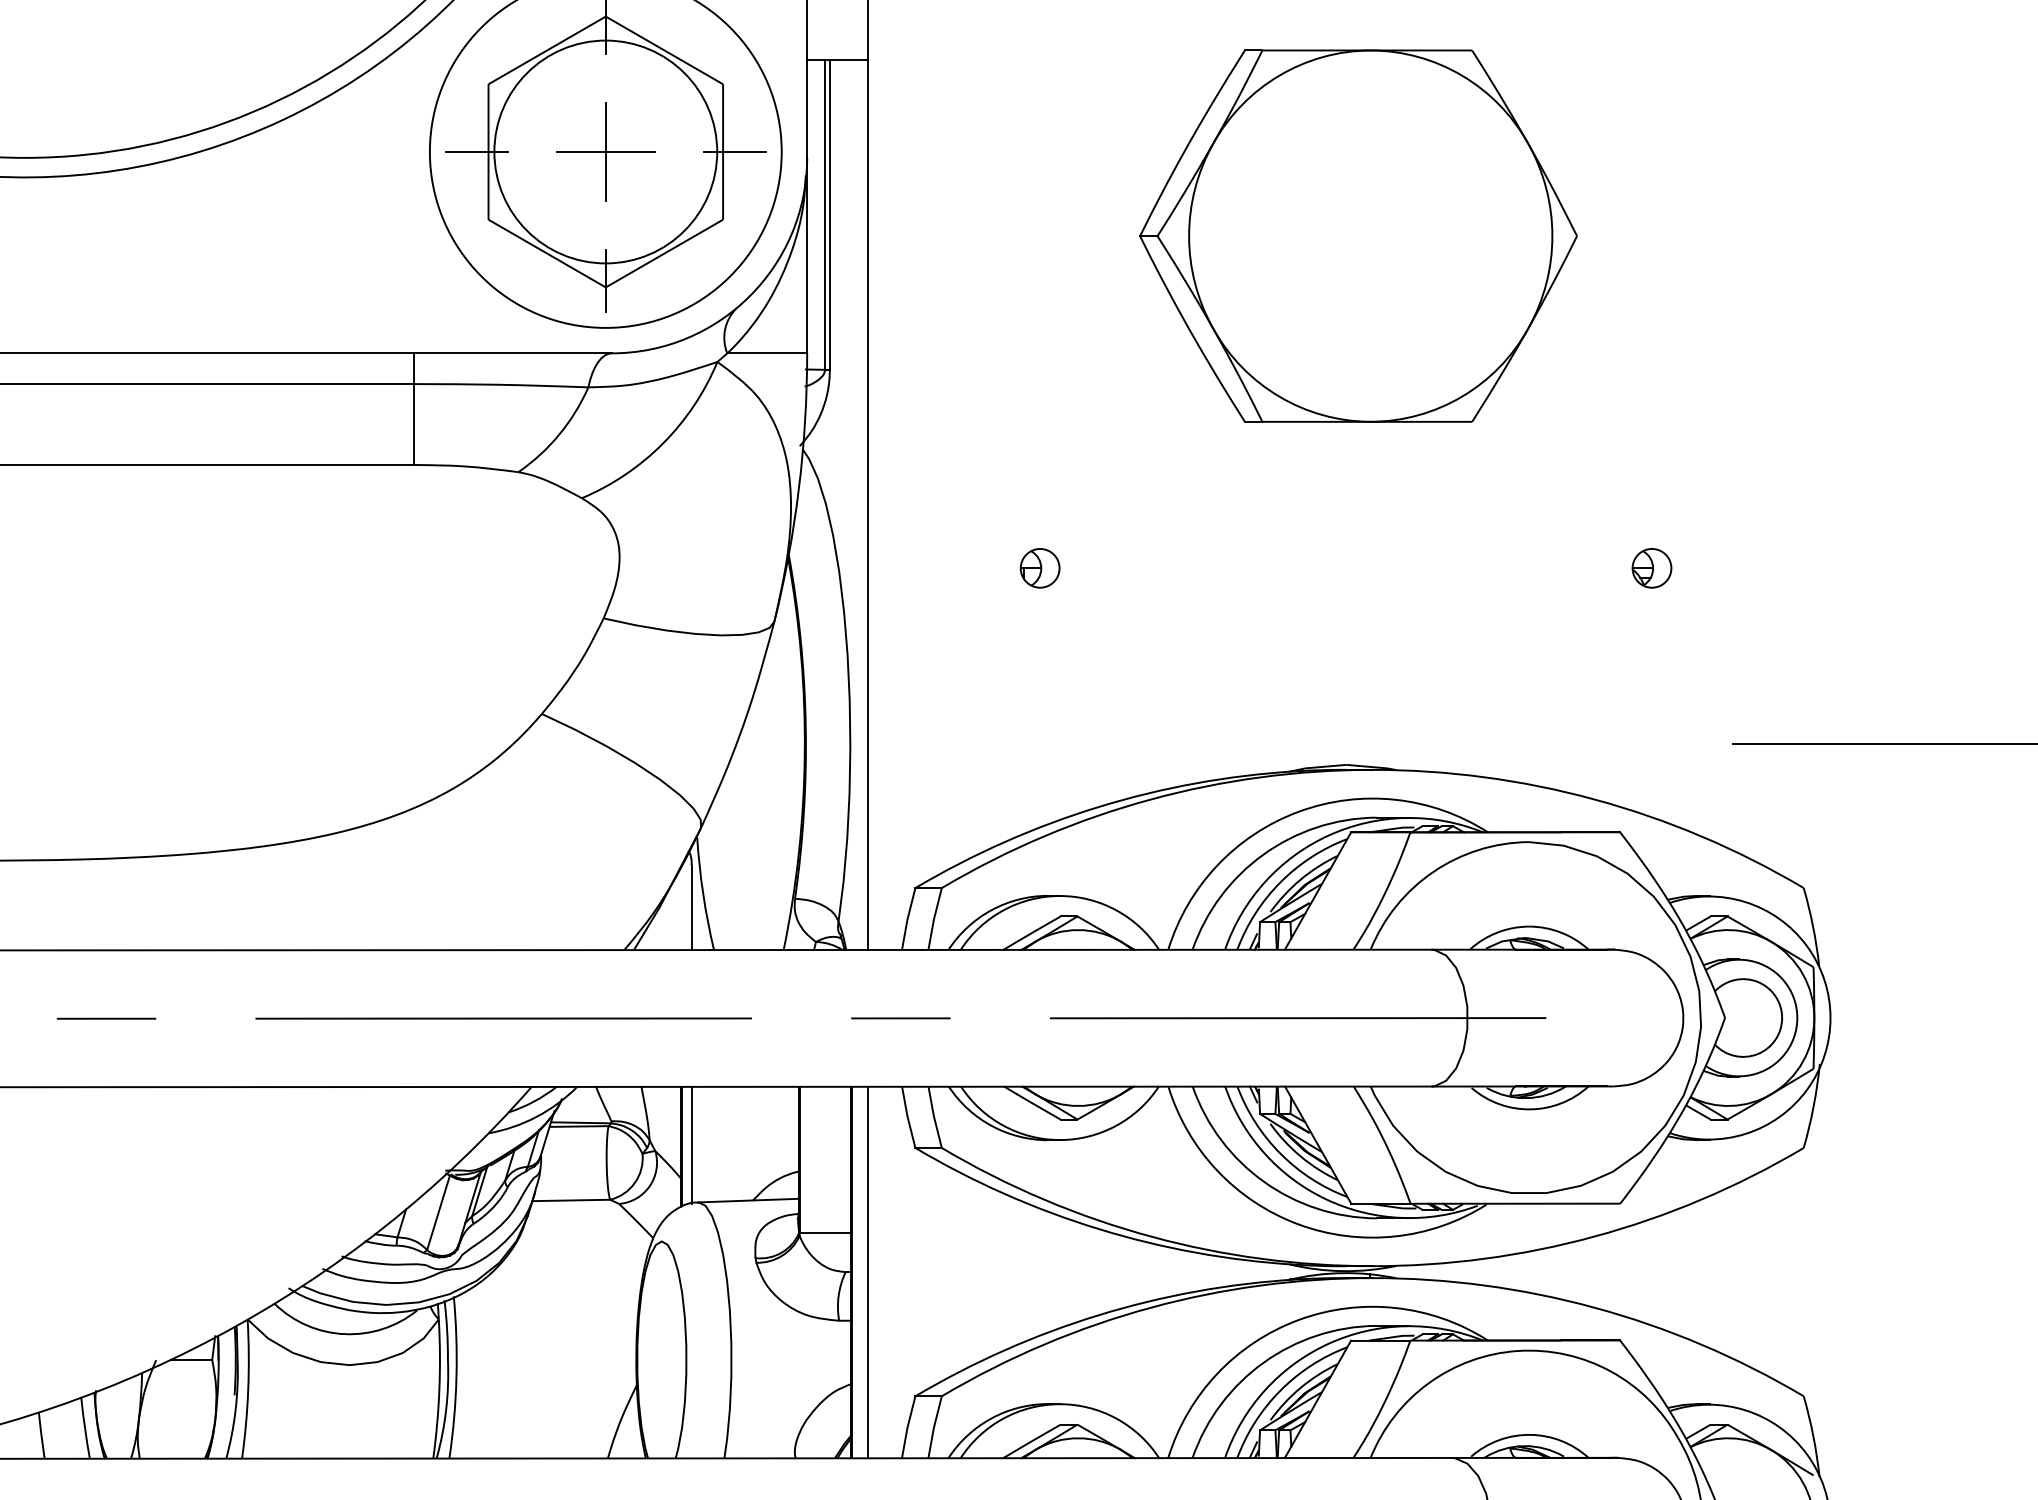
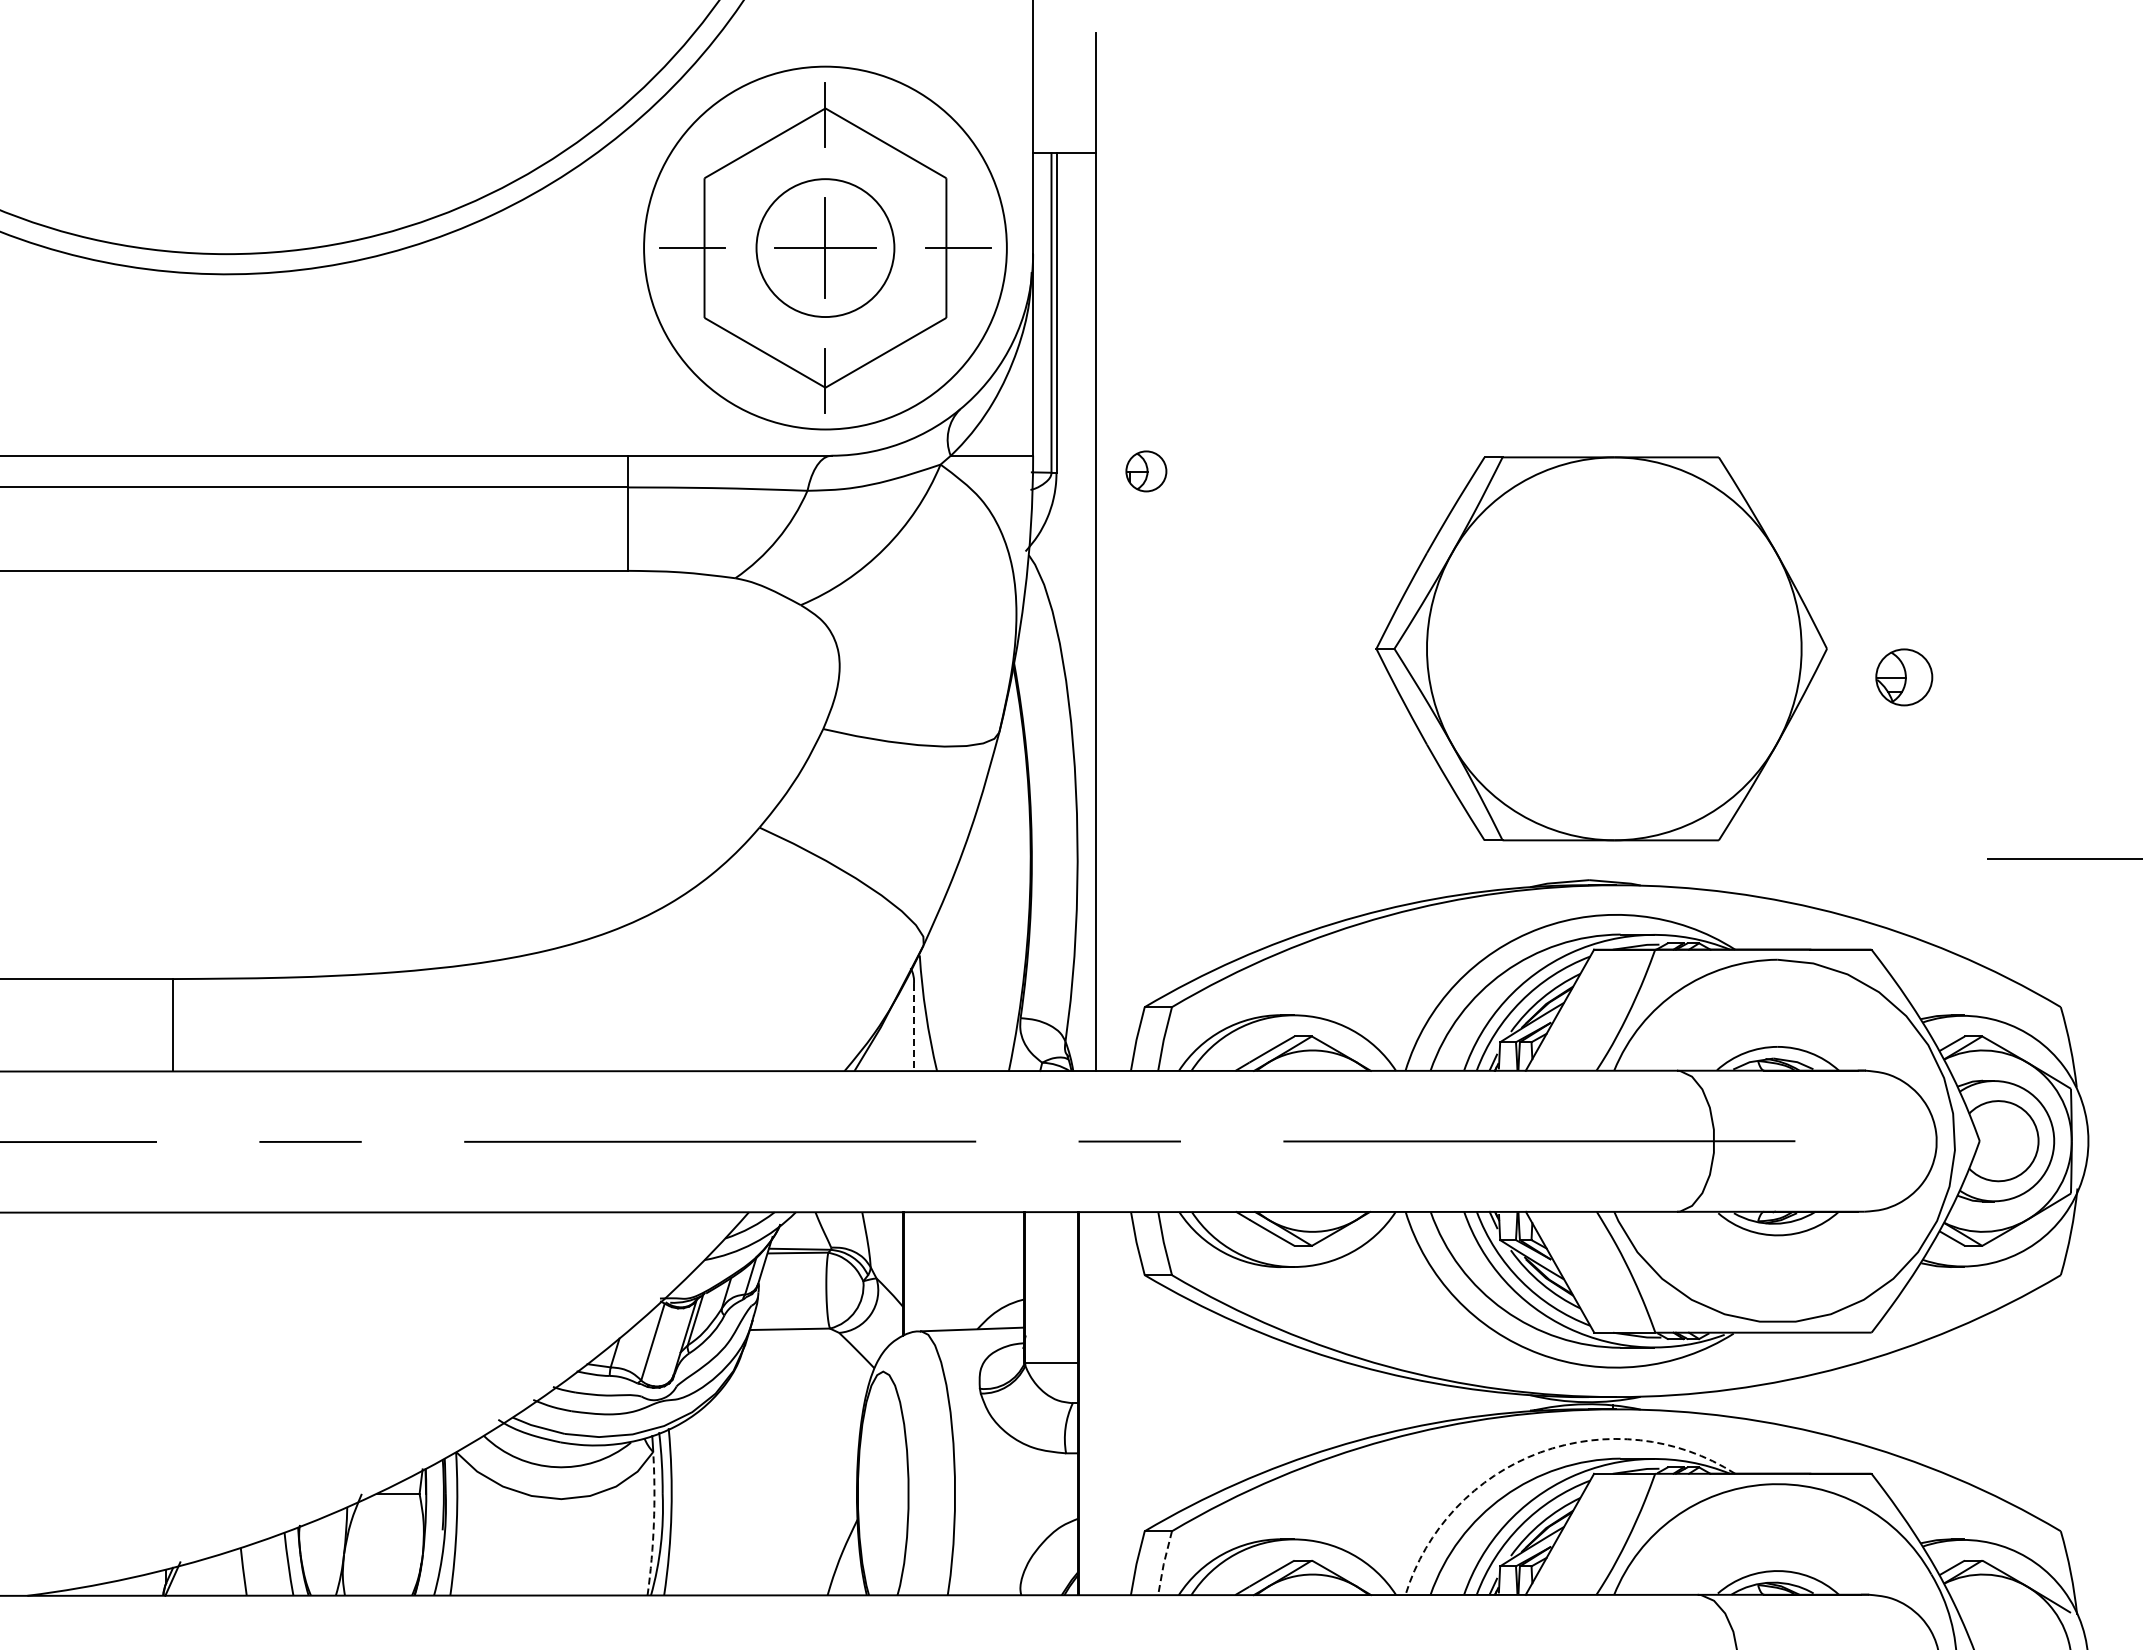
circle: (605, 151) -> (825, 247), size x0.6
part: (1358, 235) -> (1601, 648), moved
part: (1040, 568) -> (1146, 471), moved
part: (1652, 568) -> (1904, 677), size x1.4
line: (692, 907) -> (914, 1027), solid -> dashed
line: (692, 1145) -> (914, 1272), removed
line: (868, 1272) -> (1096, 1403), removed
arc: (1299, 1319) -> (1540, 1452), solid -> dashed
arc: (439, 1388) -> (653, 1523), solid -> dashed
line: (933, 1428) -> (1163, 1564), solid -> dashed

